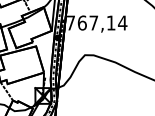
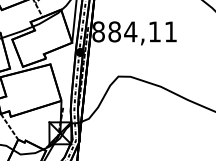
text: (96, 22) -> (134, 31), 767,14 -> 884,11

